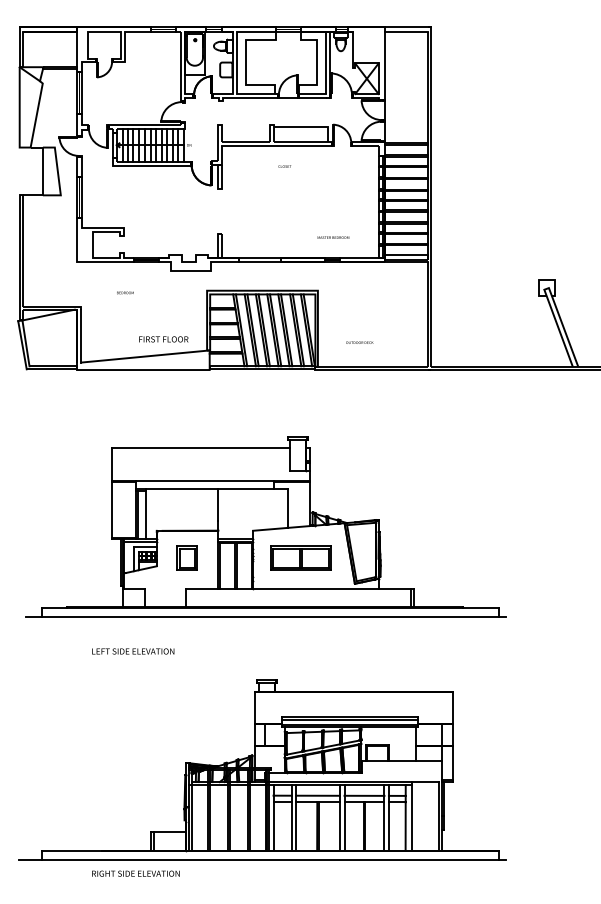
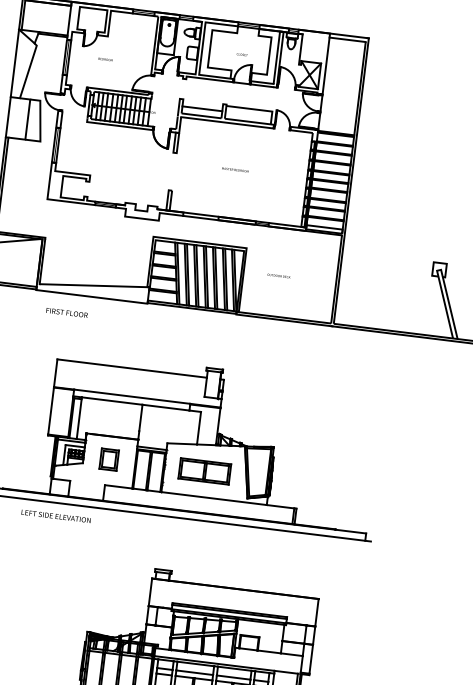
line: (245, 133) -> (202, 108), added
text: (284, 166) -> (241, 54), moved
line: (19, 171) -> (8, 117), added
text: (333, 237) -> (235, 169), moved
text: (125, 292) -> (105, 59), moved
text: (163, 339) -> (66, 312), moved
text: (359, 342) -> (278, 275), moved
text: (133, 651) -> (56, 516), moved

